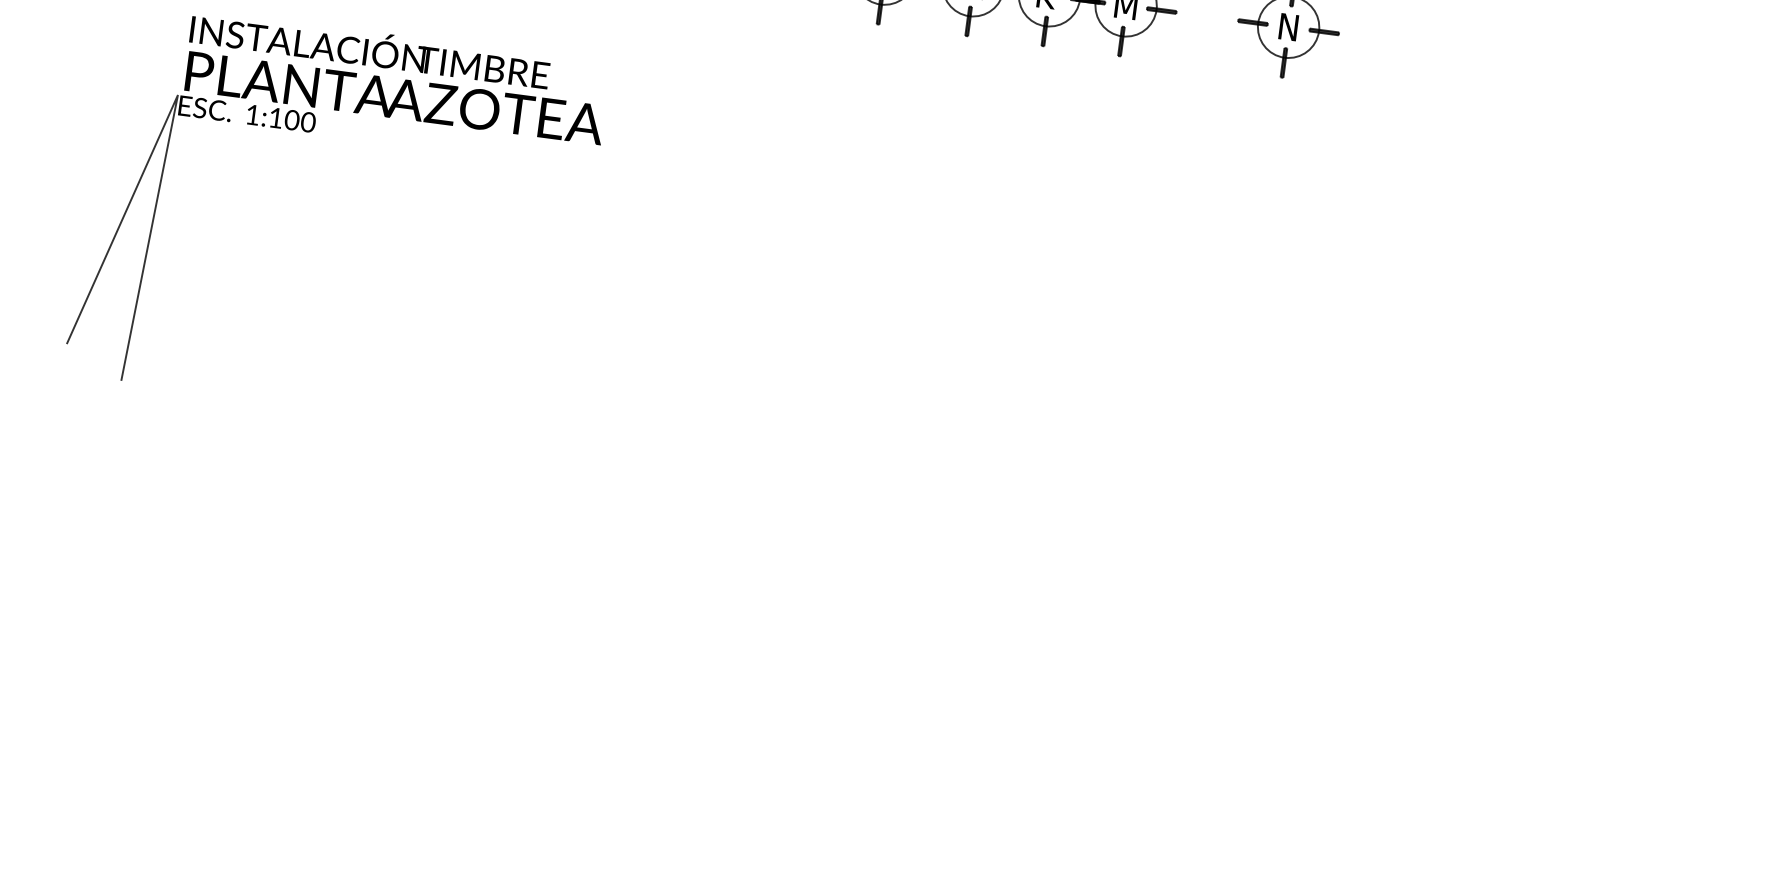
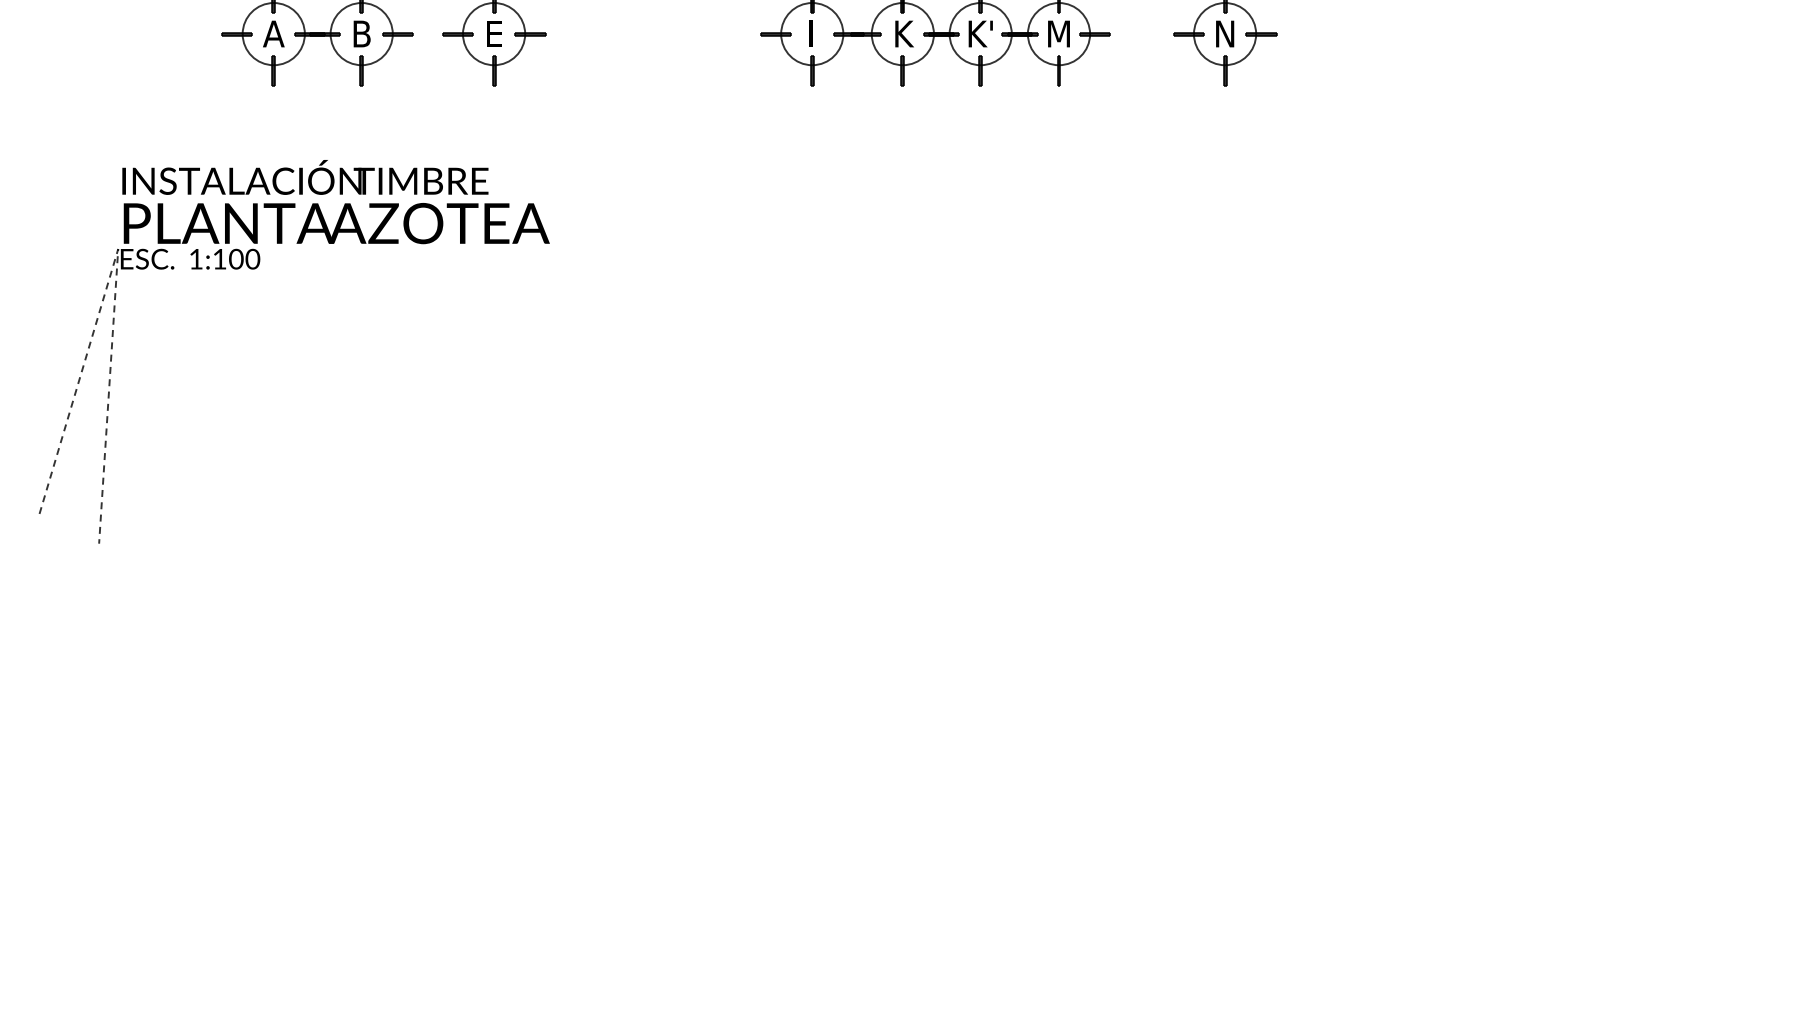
line: (176, 103) -> (117, 257), solid -> dashed

